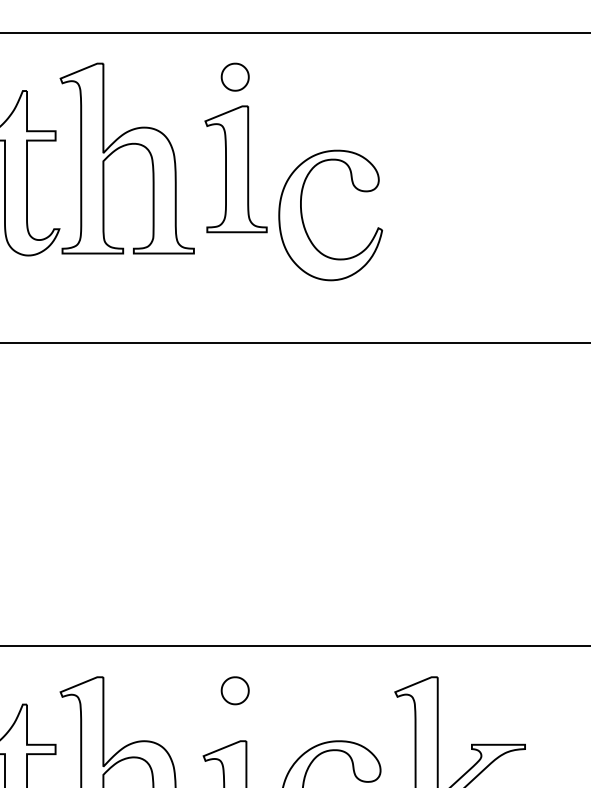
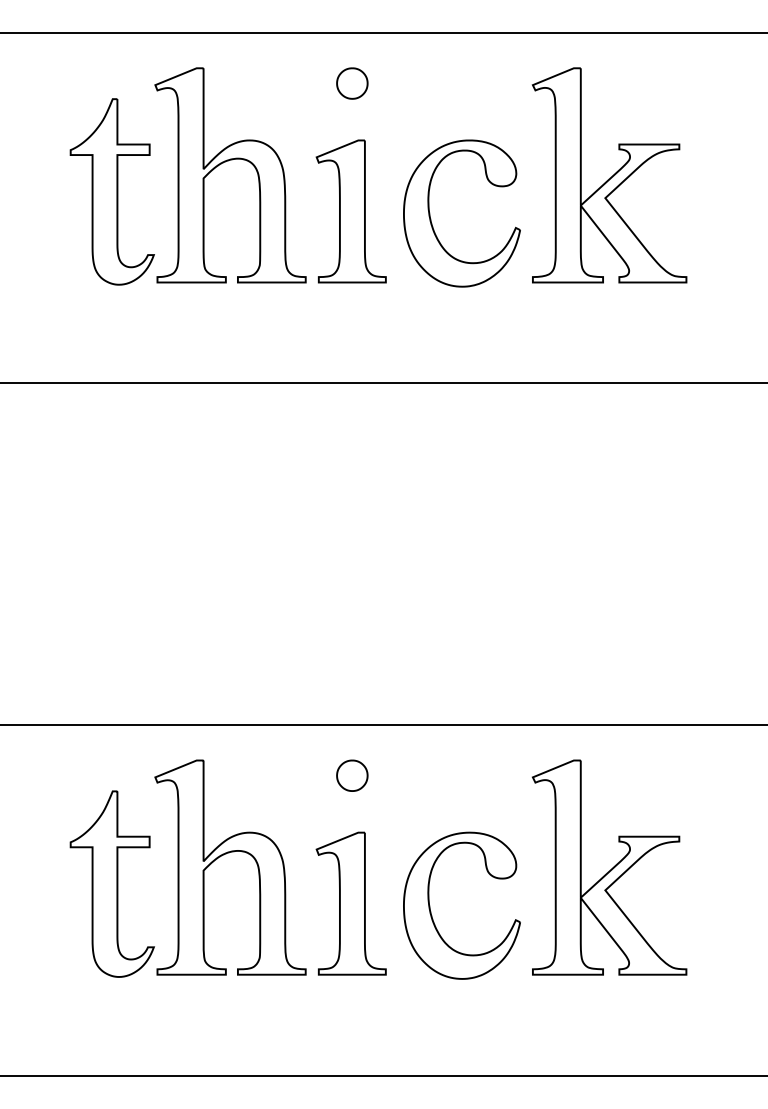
part: (463, 158) -> (609, 175), added
part: (235, 169) -> (350, 211), moved
part: (303, 220) -> (431, 219), moved

